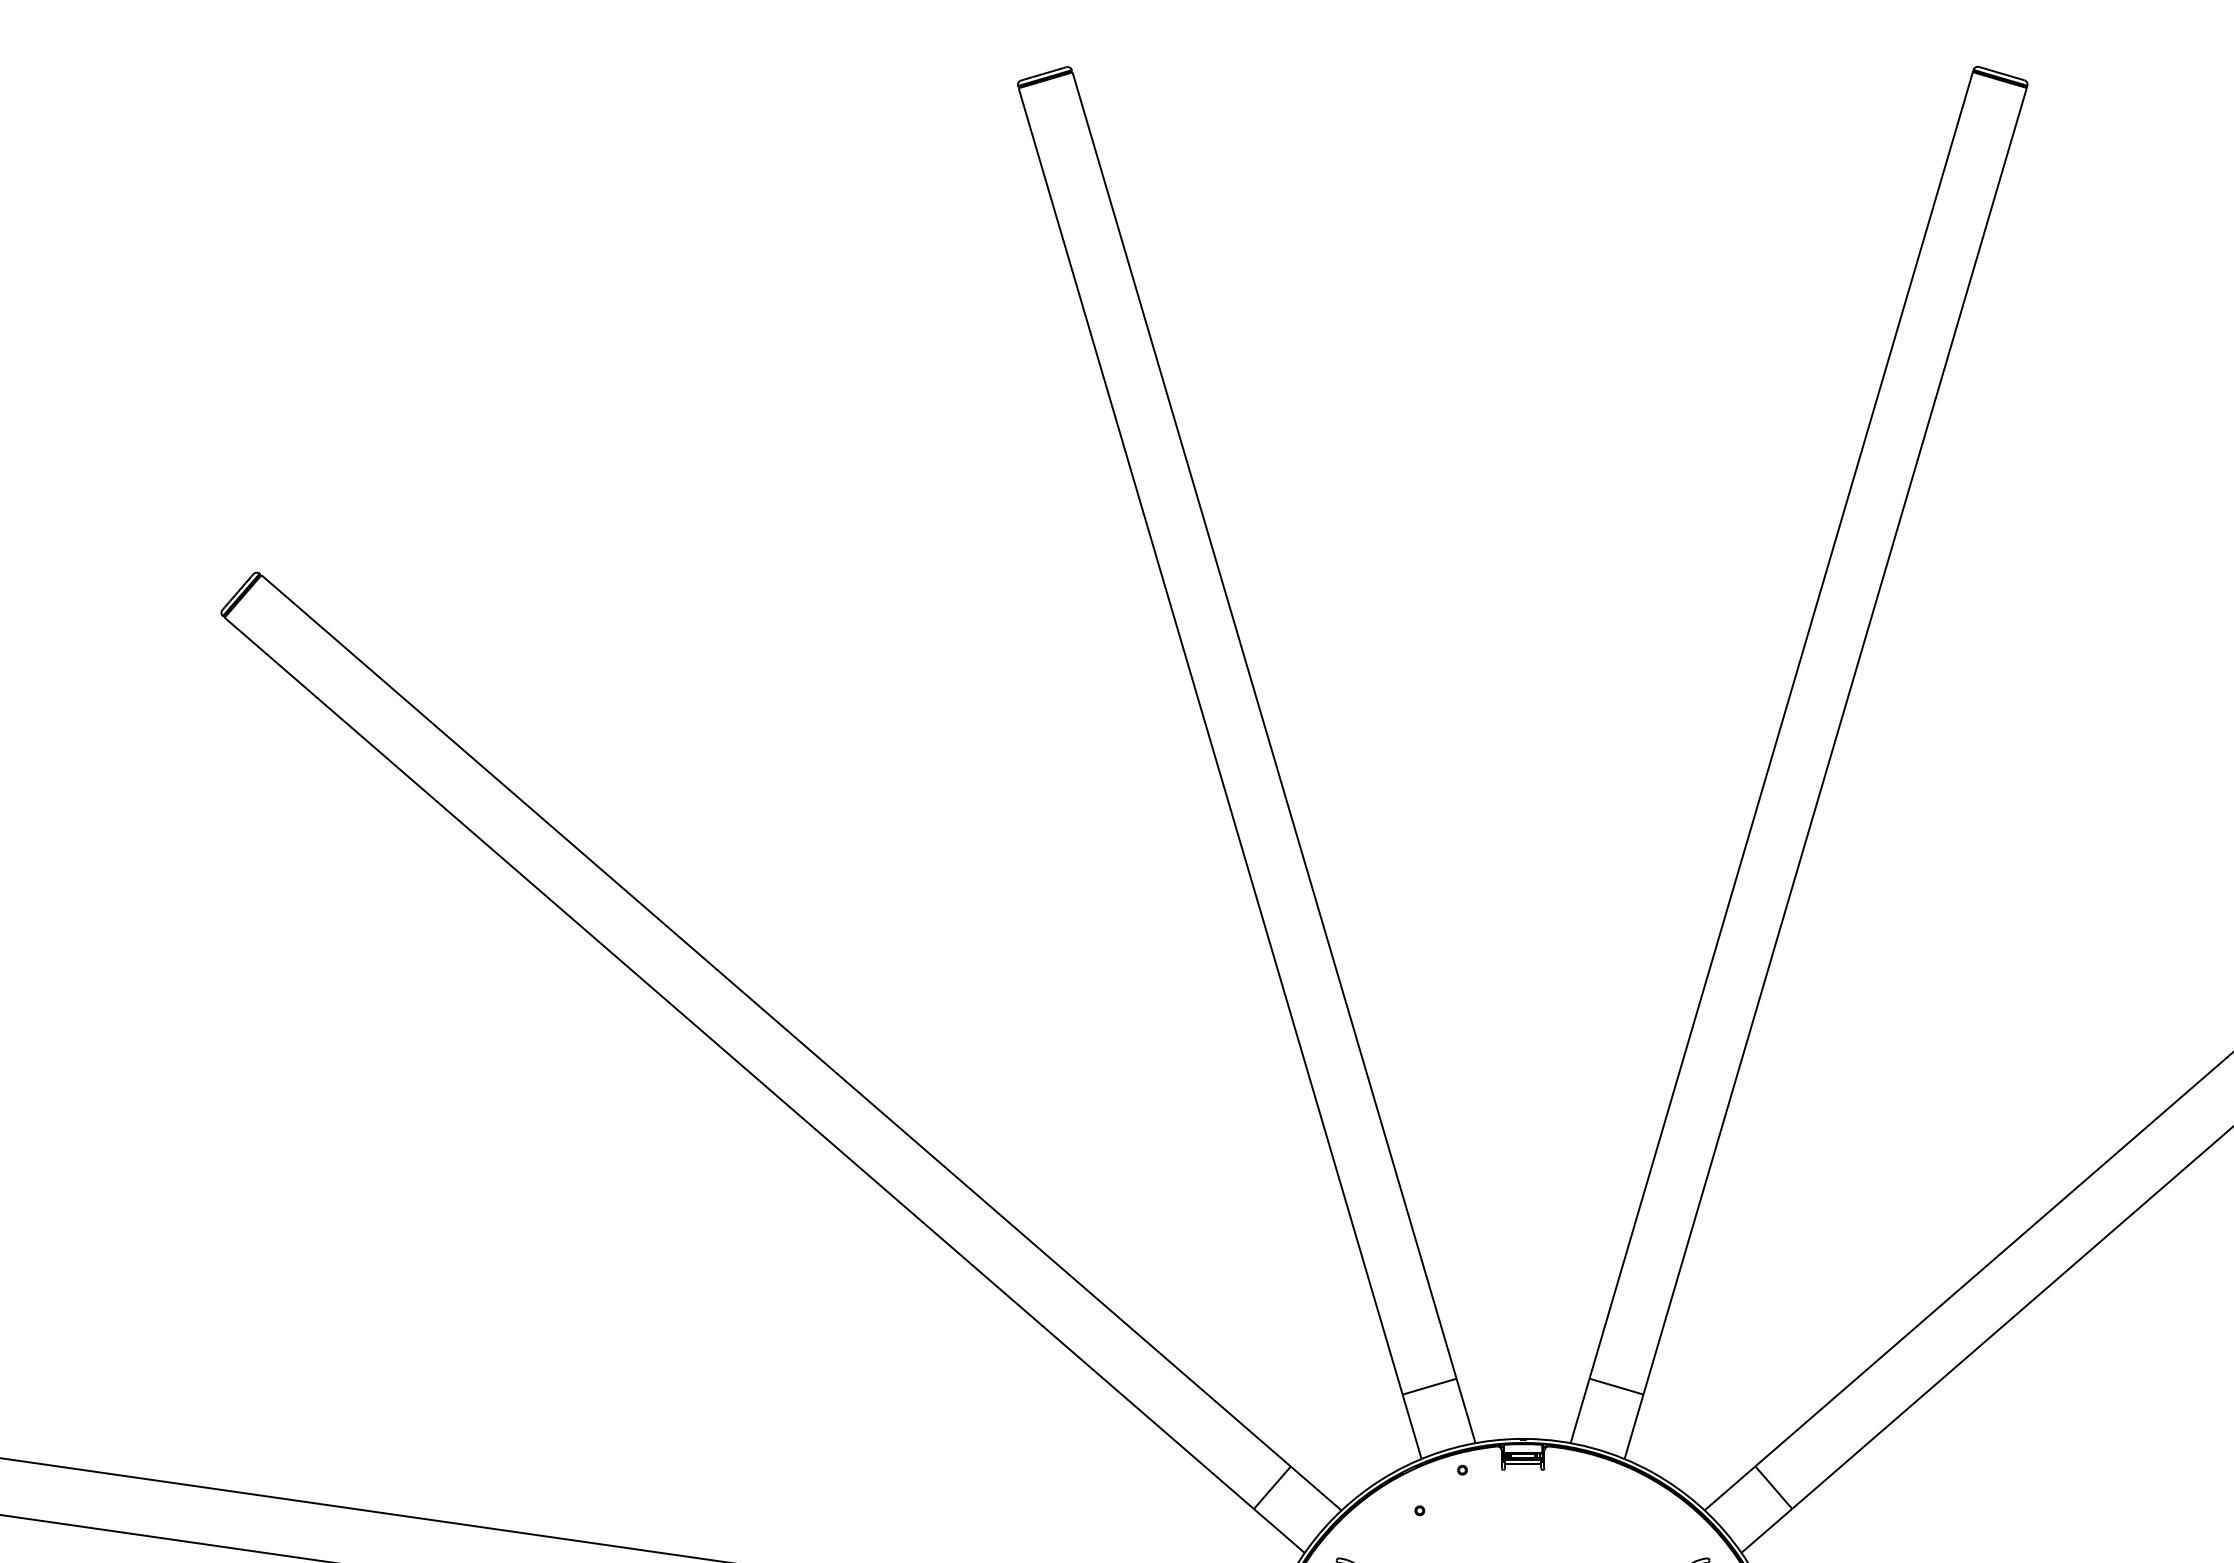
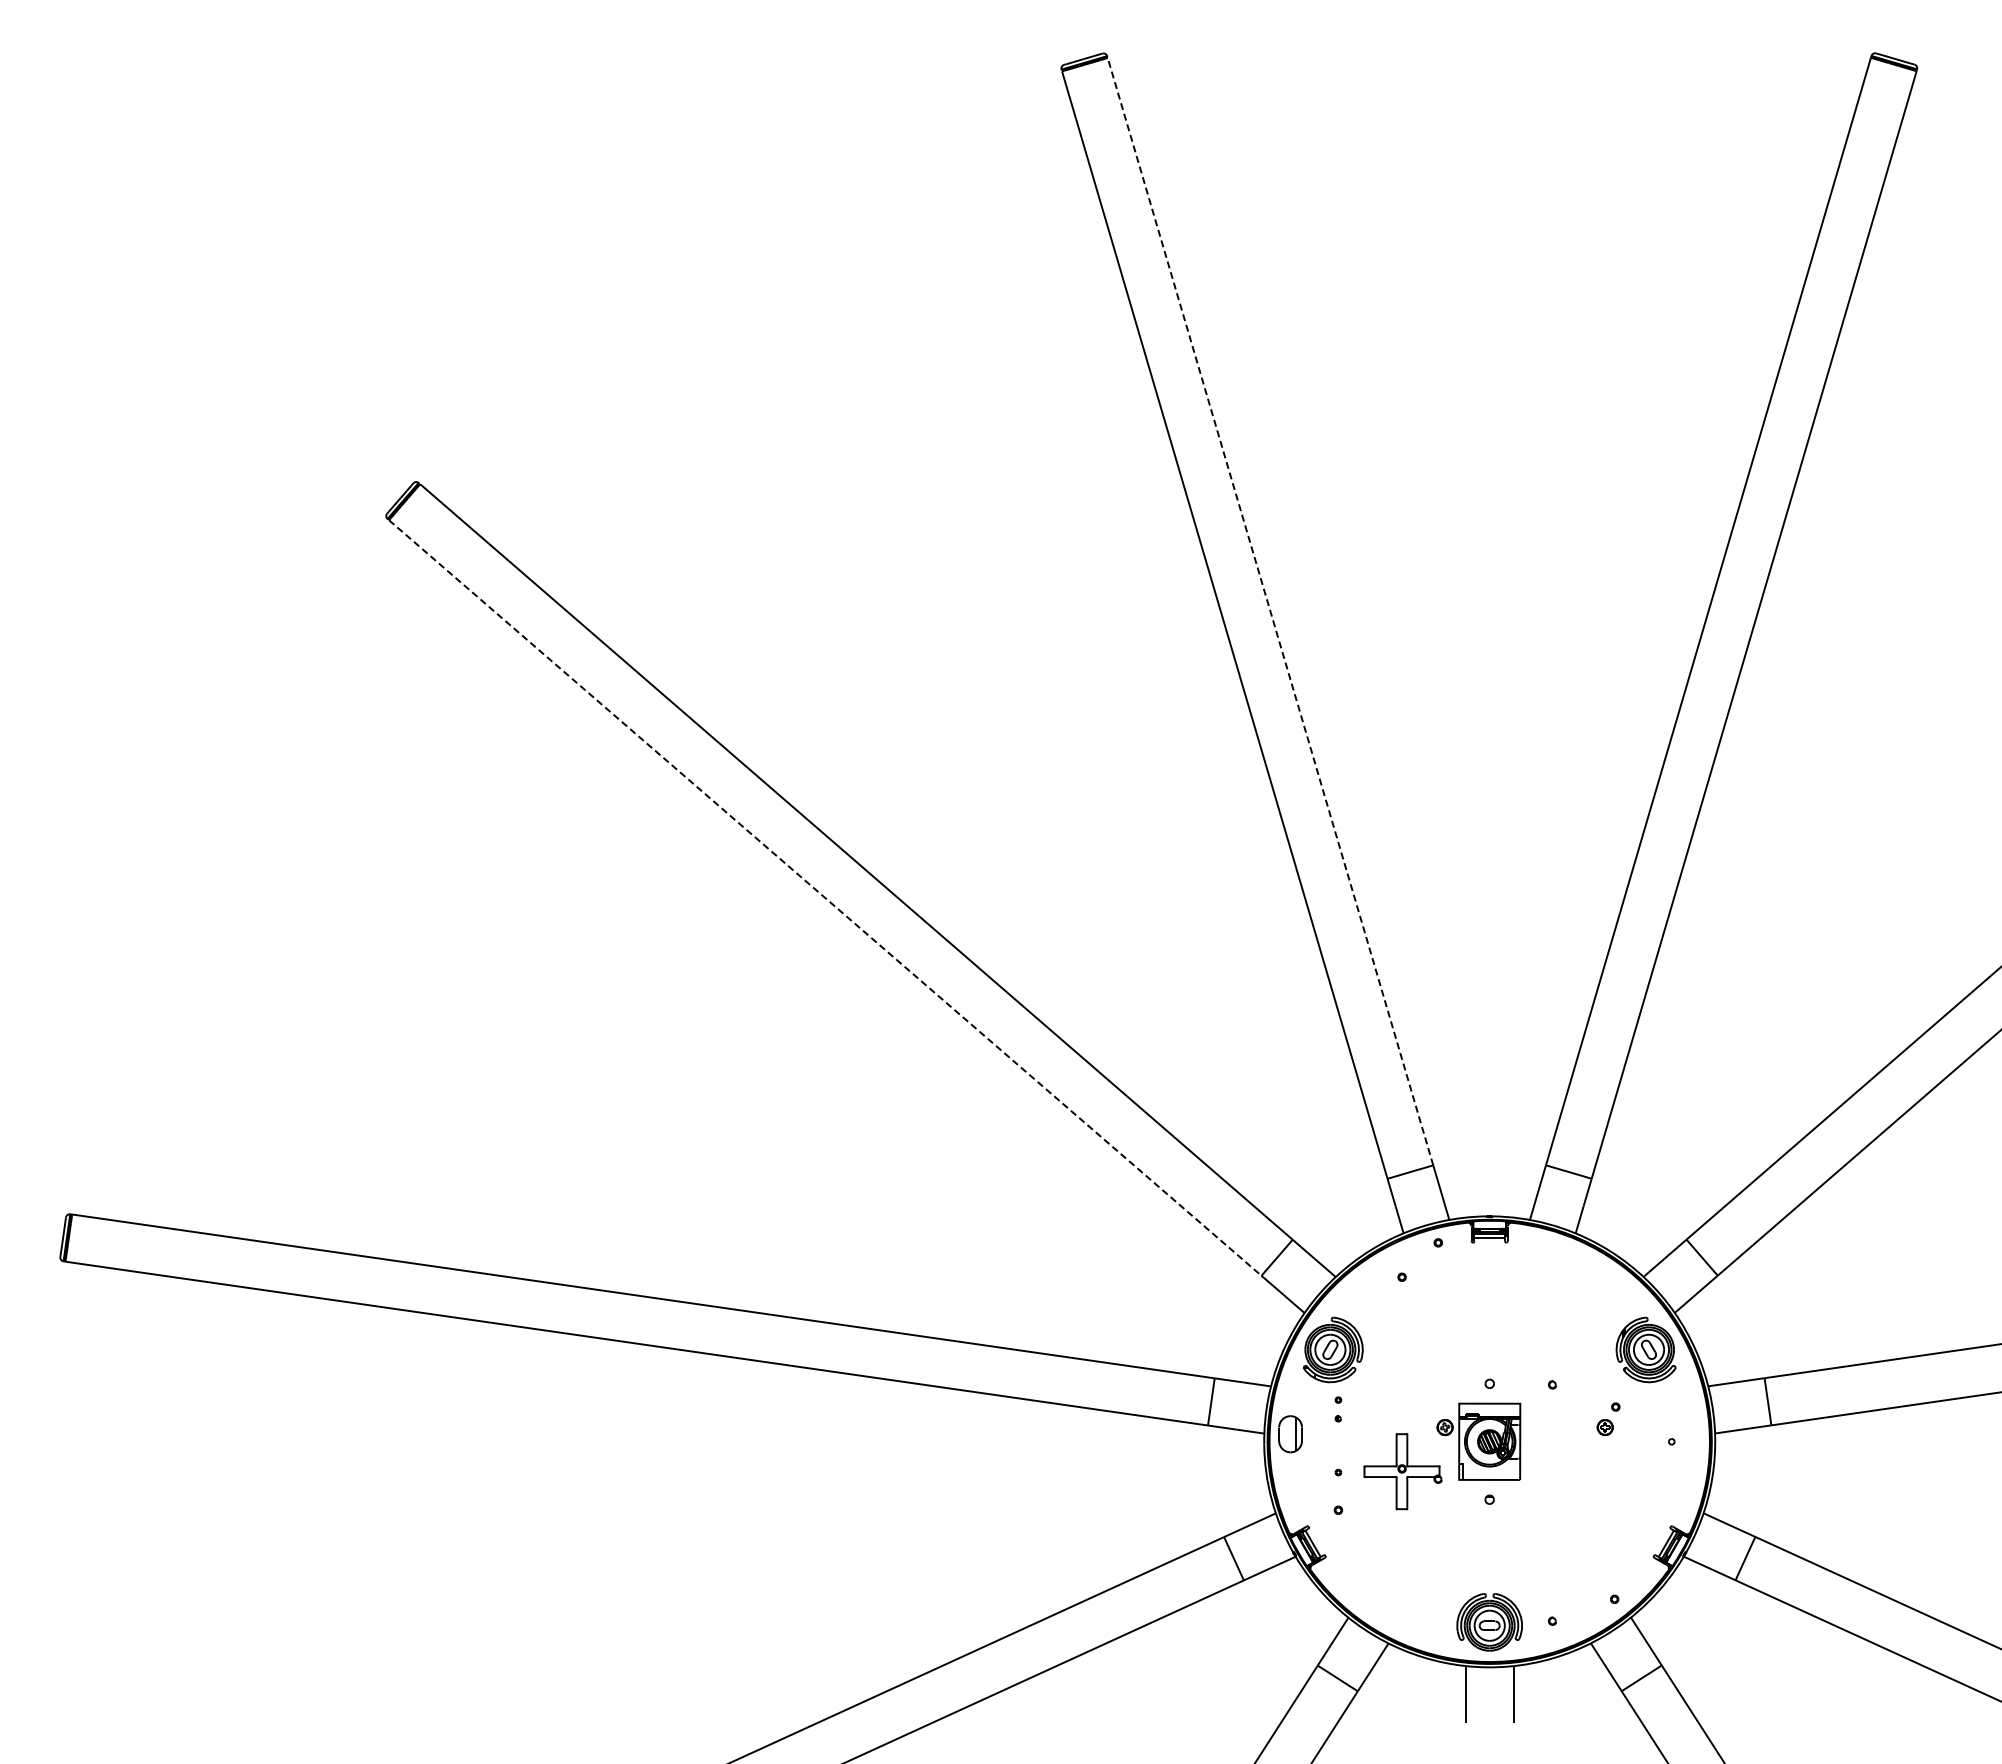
line: (1264, 725) -> (1270, 611), solid -> dashed
line: (739, 1063) -> (825, 898), solid -> dashed

